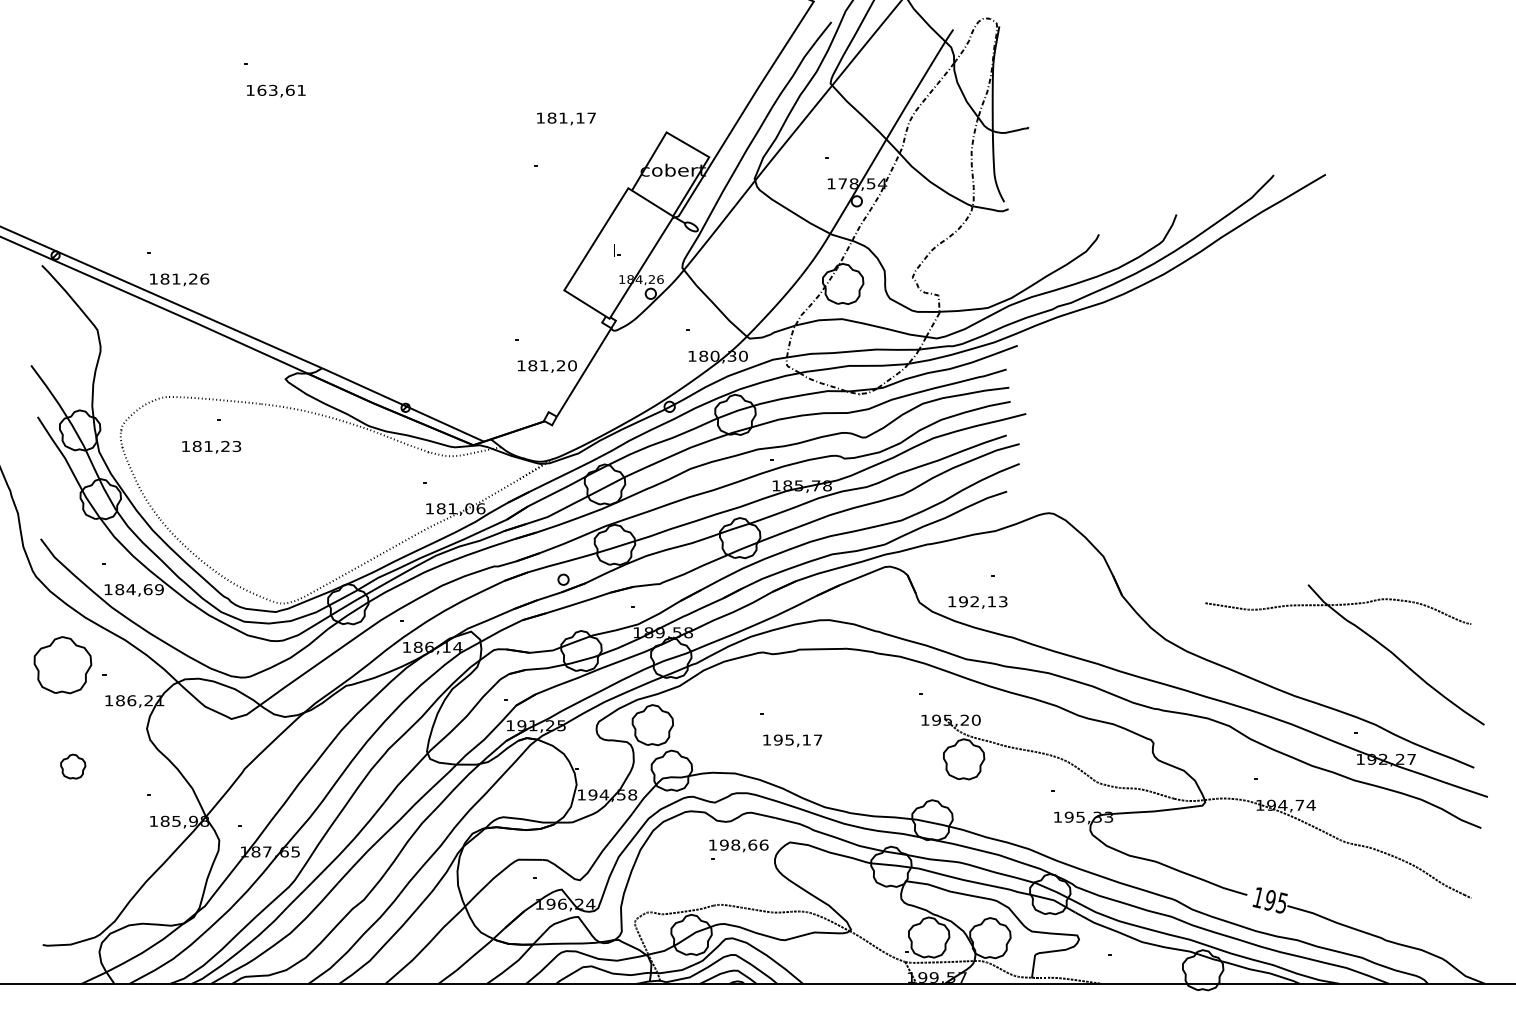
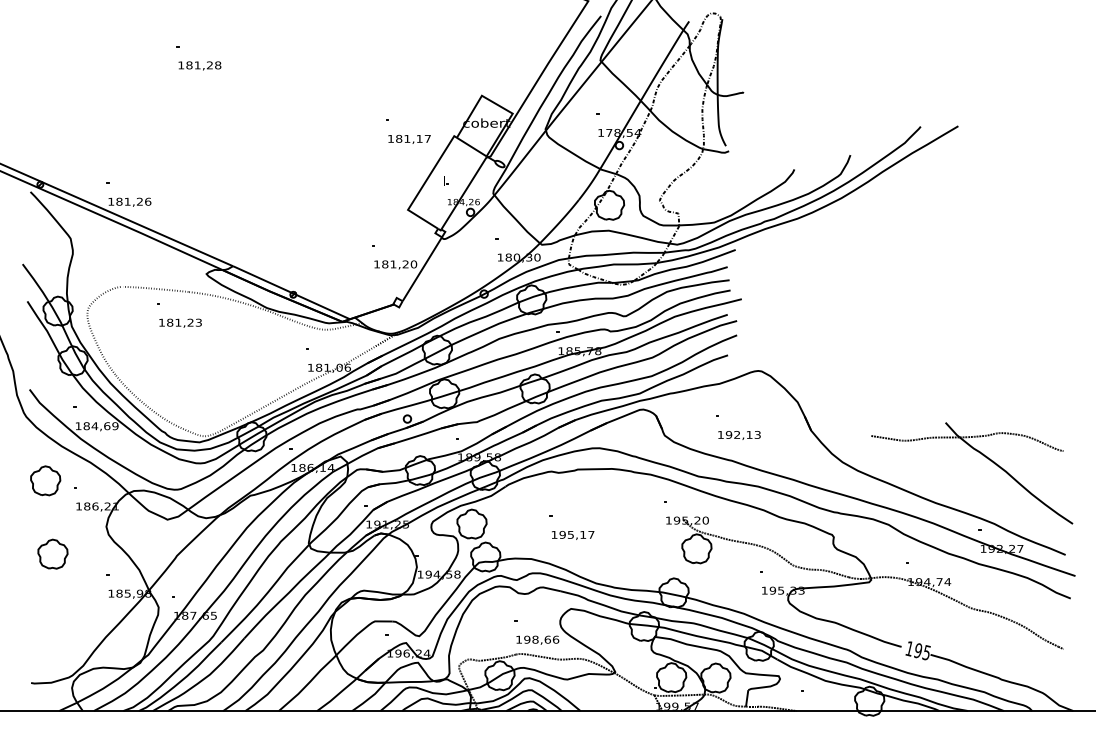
text: (281, 89) -> (203, 64), 163,61 -> 181,28
text: (566, 118) -> (409, 139), moved
text: (211, 447) -> (180, 323), moved
text: (977, 602) -> (739, 435), moved
part: (62, 665) -> (45, 481), size x0.71
part: (73, 766) -> (53, 554), size x1.67
text: (738, 845) -> (537, 640), moved

